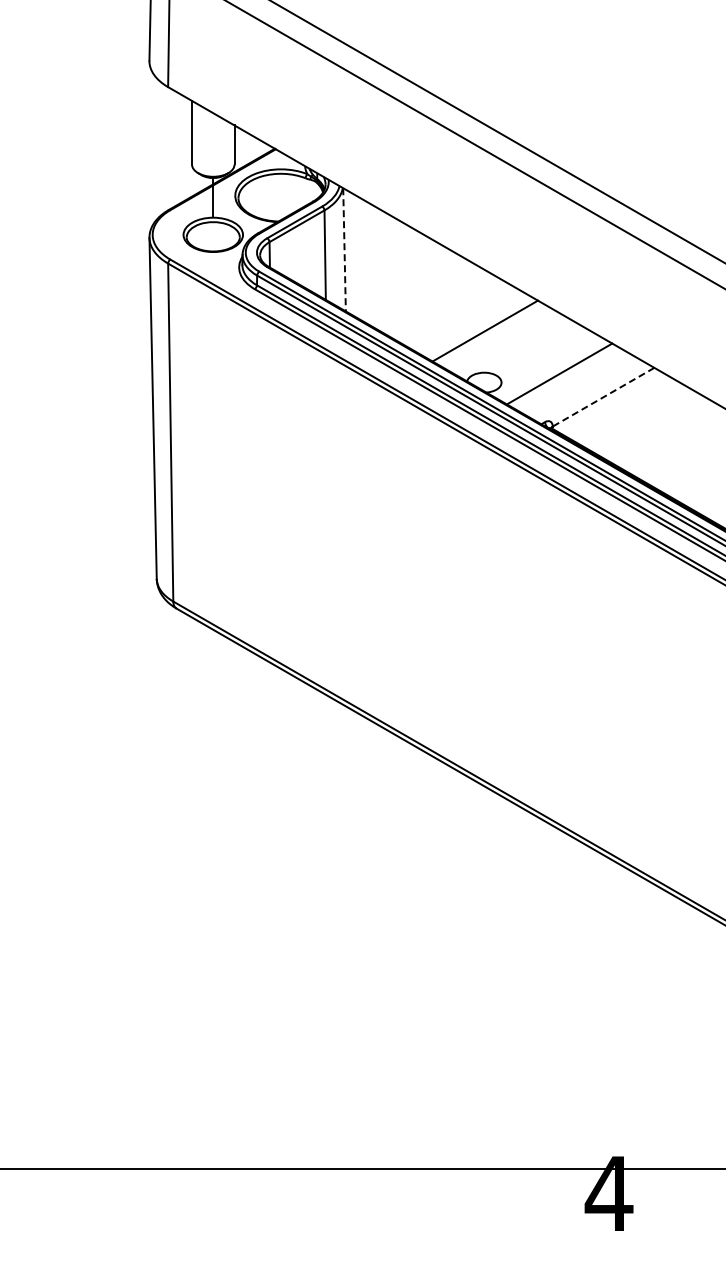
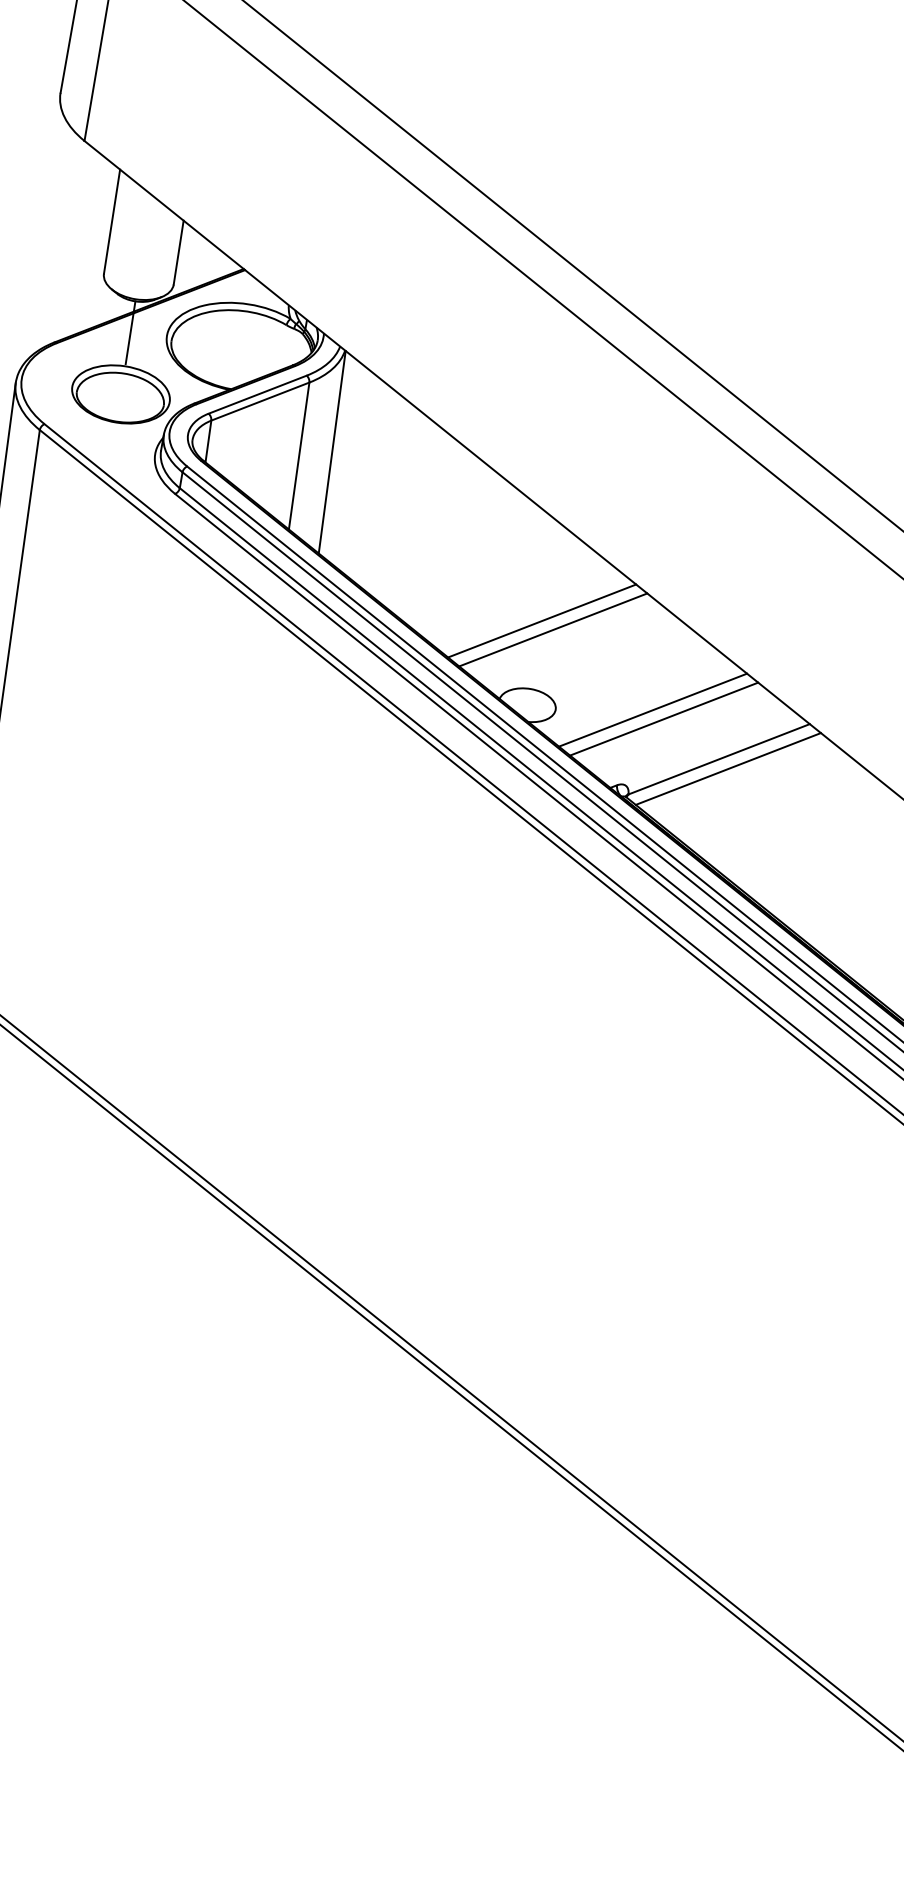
line: (344, 249) -> (332, 451), dashed -> solid
line: (492, 334) -> (553, 628), added
line: (566, 377) -> (663, 717), added
line: (603, 397) -> (718, 759), dashed -> solid
line: (609, 402) -> (727, 769), added

